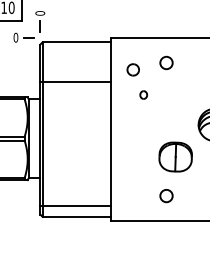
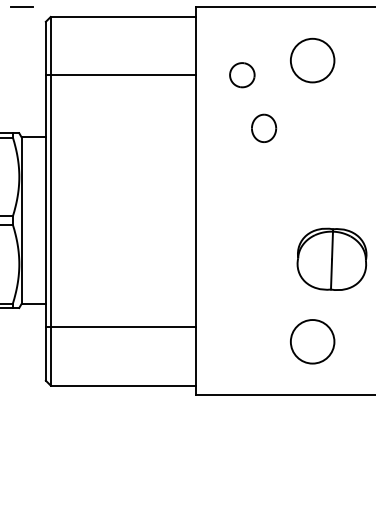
circle: (166, 62) -> (312, 59), size x1.67
line: (75, 81) -> (120, 74), moved
part: (143, 94) -> (263, 127), size x1.67
circle: (166, 195) -> (312, 340), size x1.67
line: (75, 206) -> (120, 327), moved

